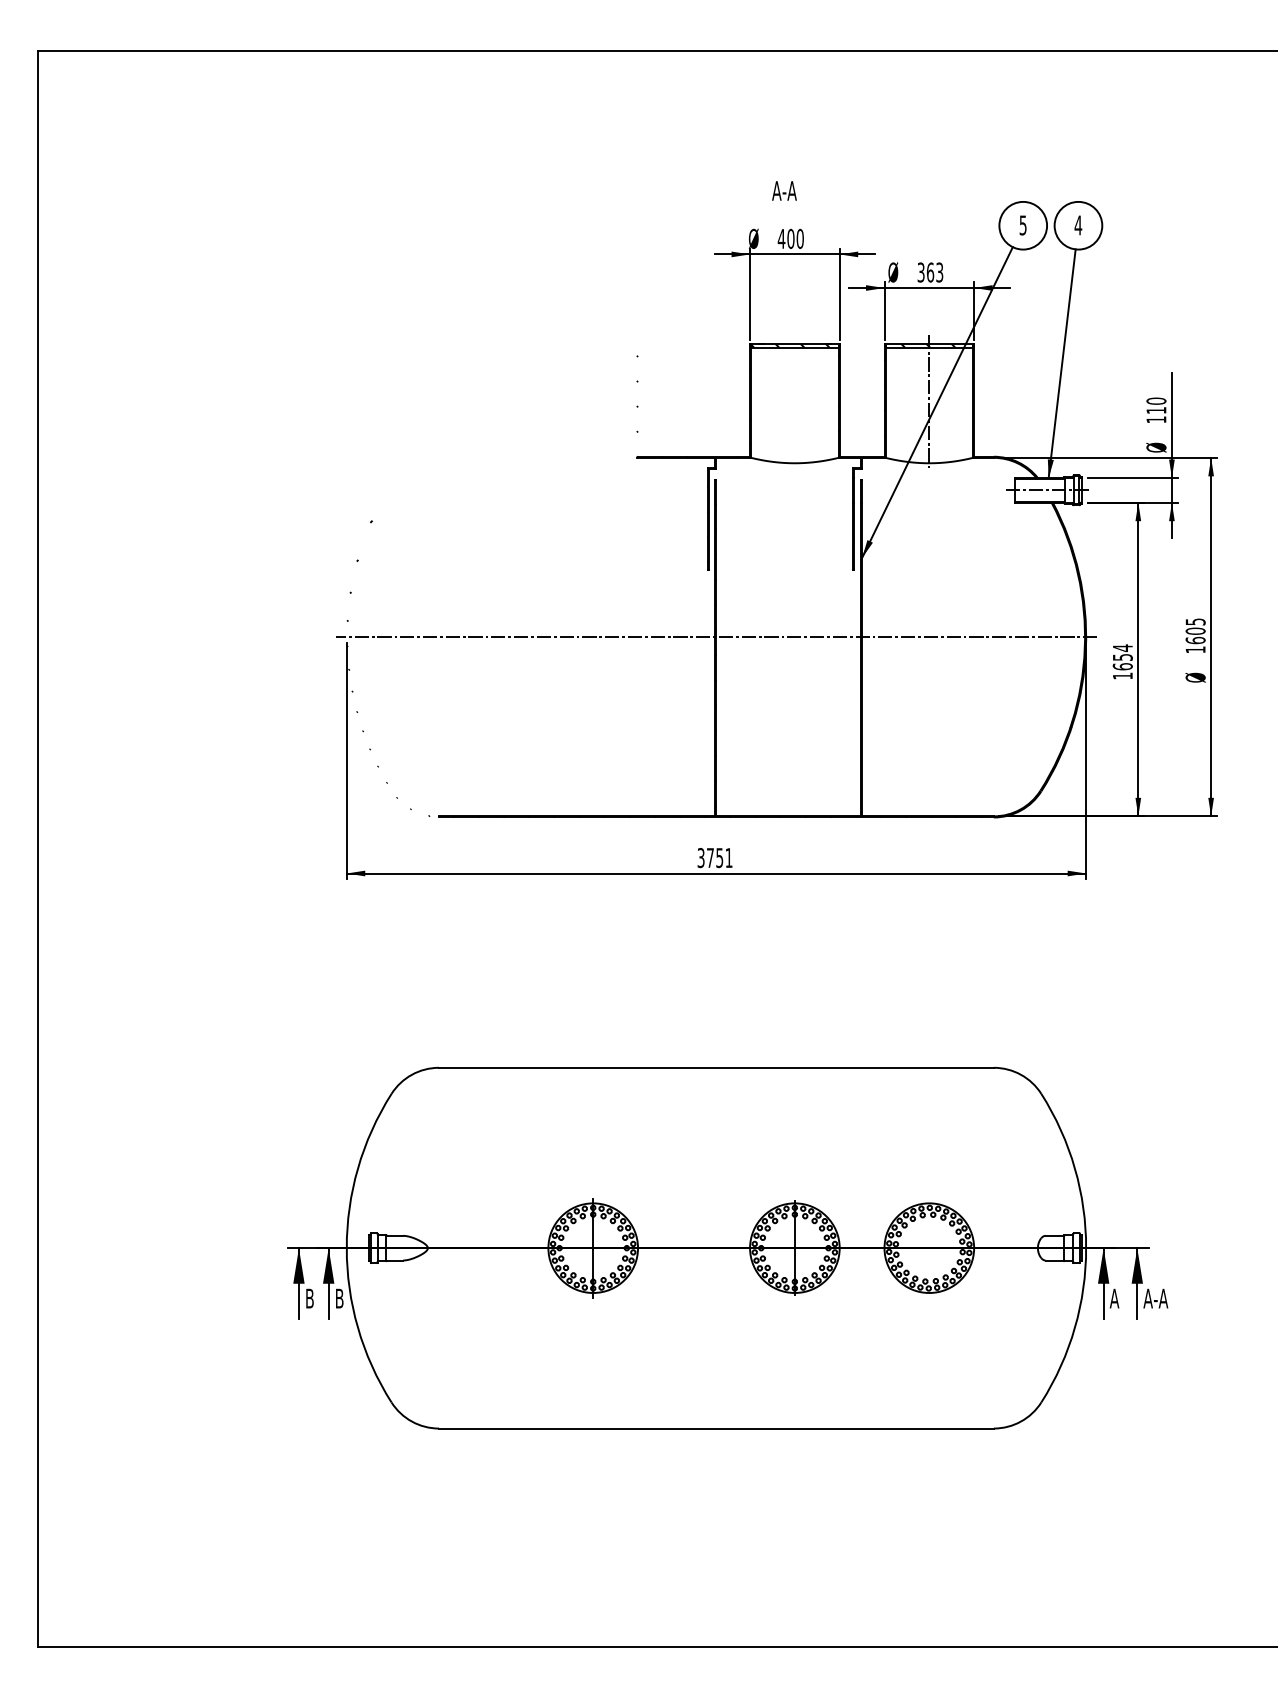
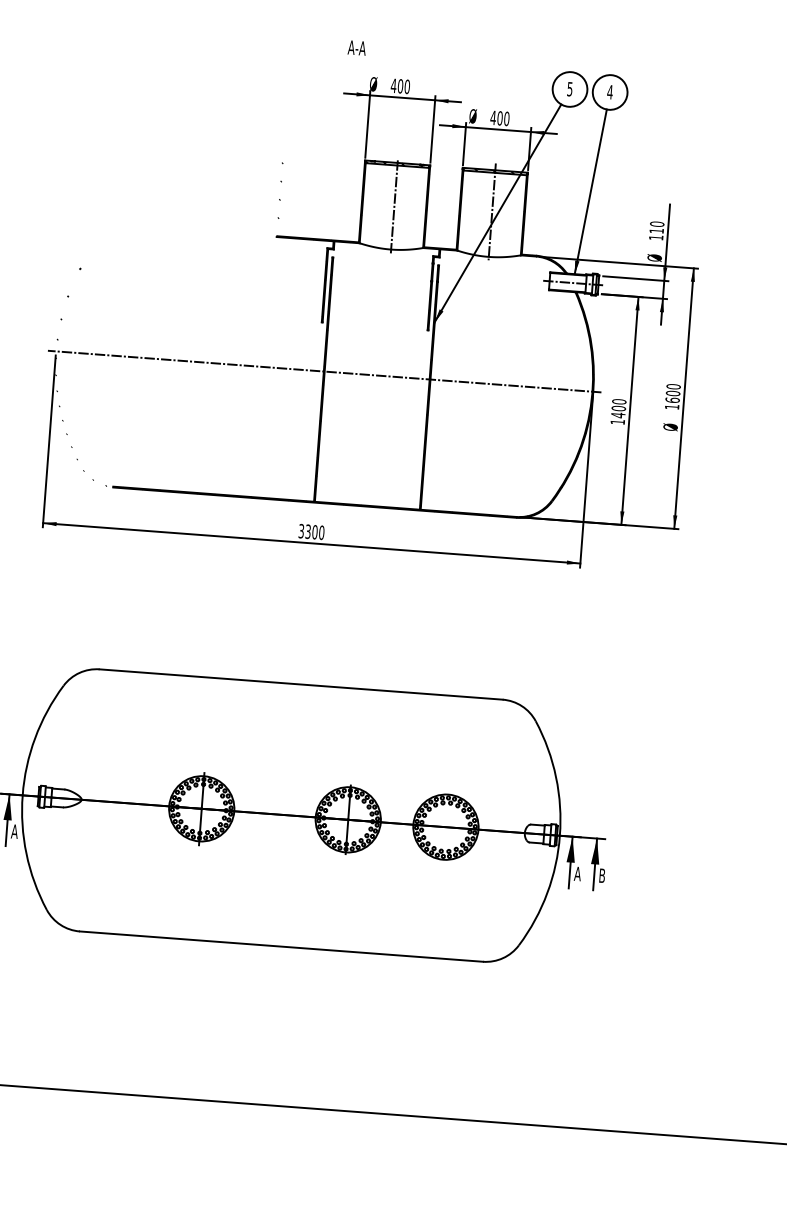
text: (784, 190) -> (357, 47), moved
text: (930, 272) -> (500, 118), 363 -> 400
line: (794, 403) -> (394, 206), added
text: (1195, 621) -> (673, 386), 1605 -> 1600
text: (1122, 657) -> (618, 408), 1654 -> 1400
text: (719, 858) -> (314, 532), 3751 -> 3300
text: (339, 1298) -> (14, 831), B -> A
text: (1155, 1298) -> (607, 876), A-A -> B

